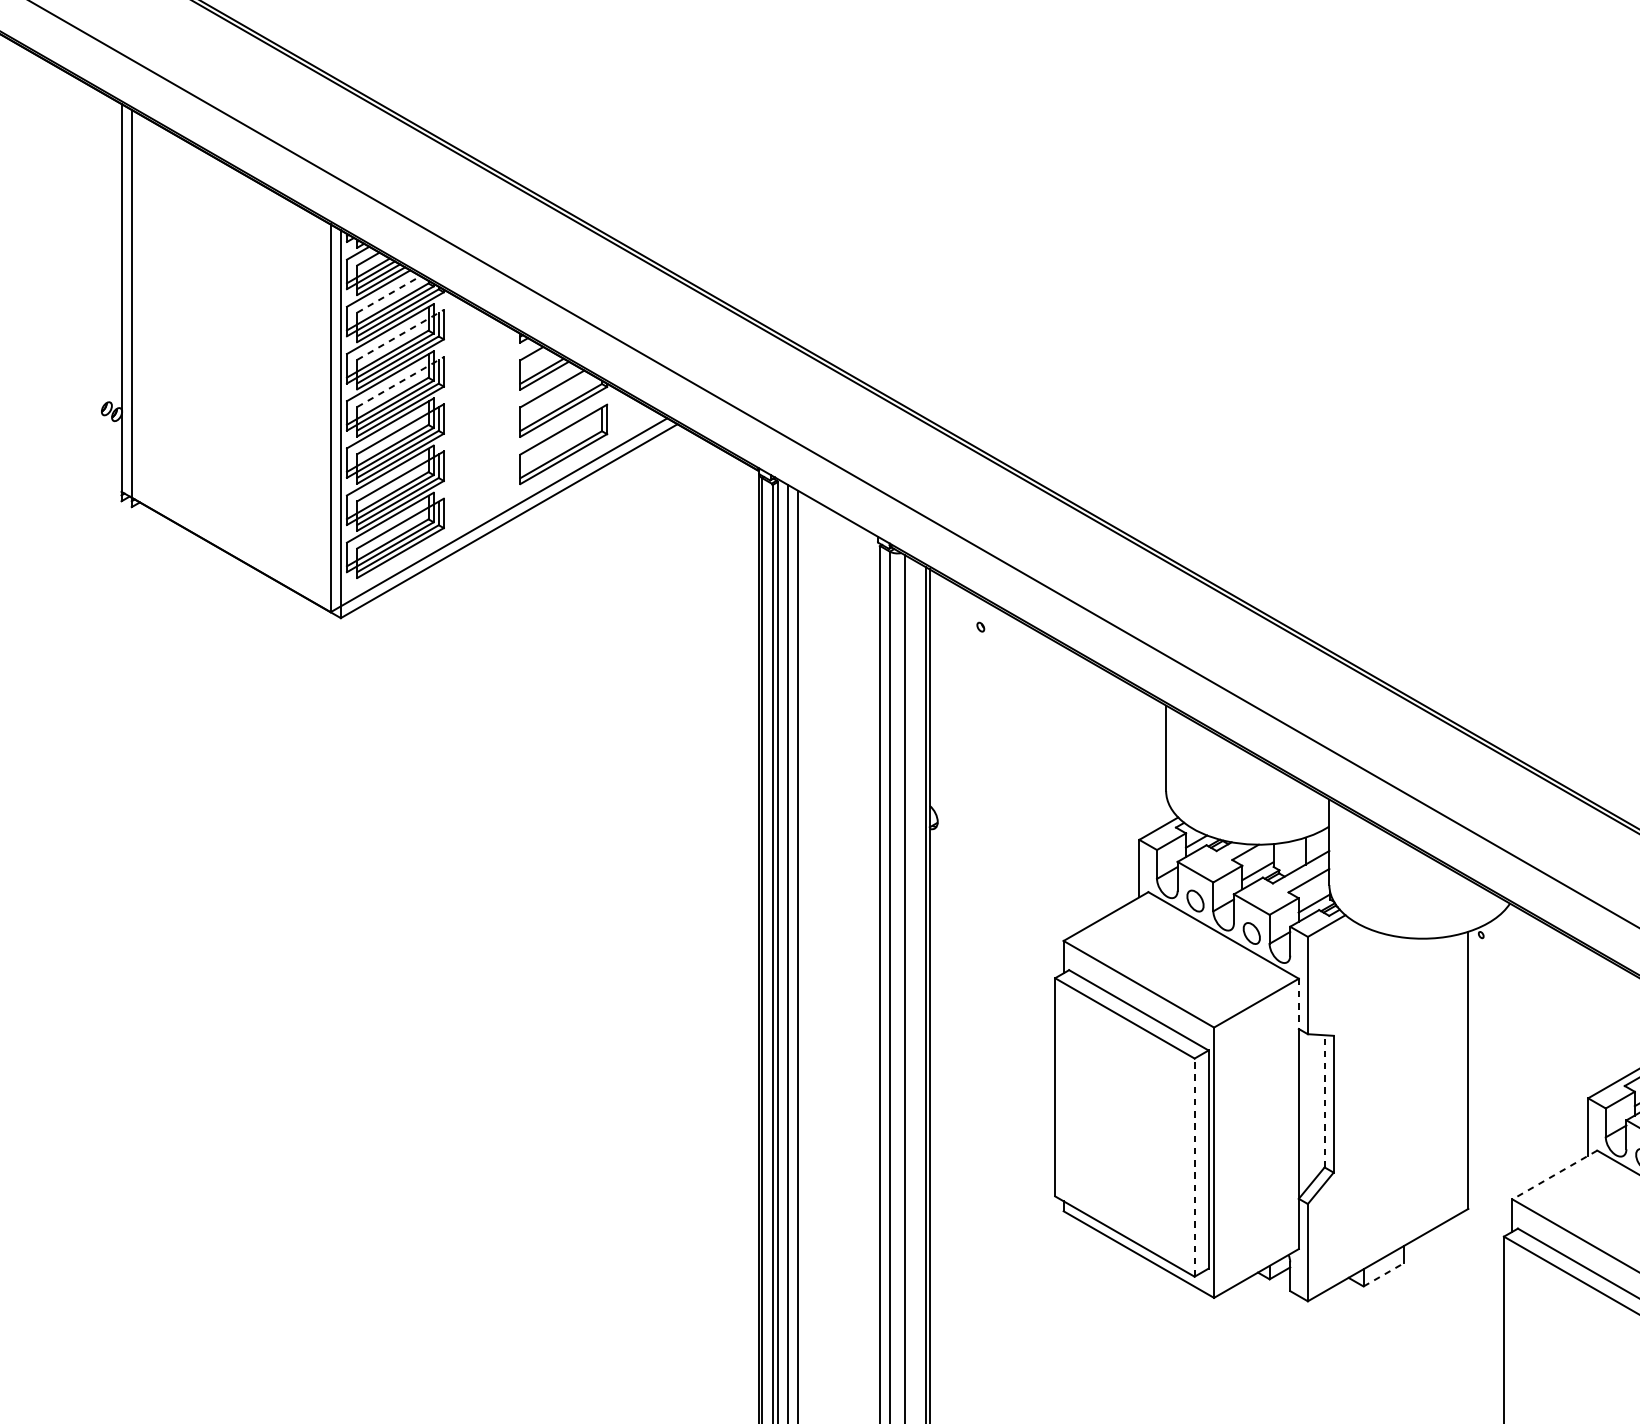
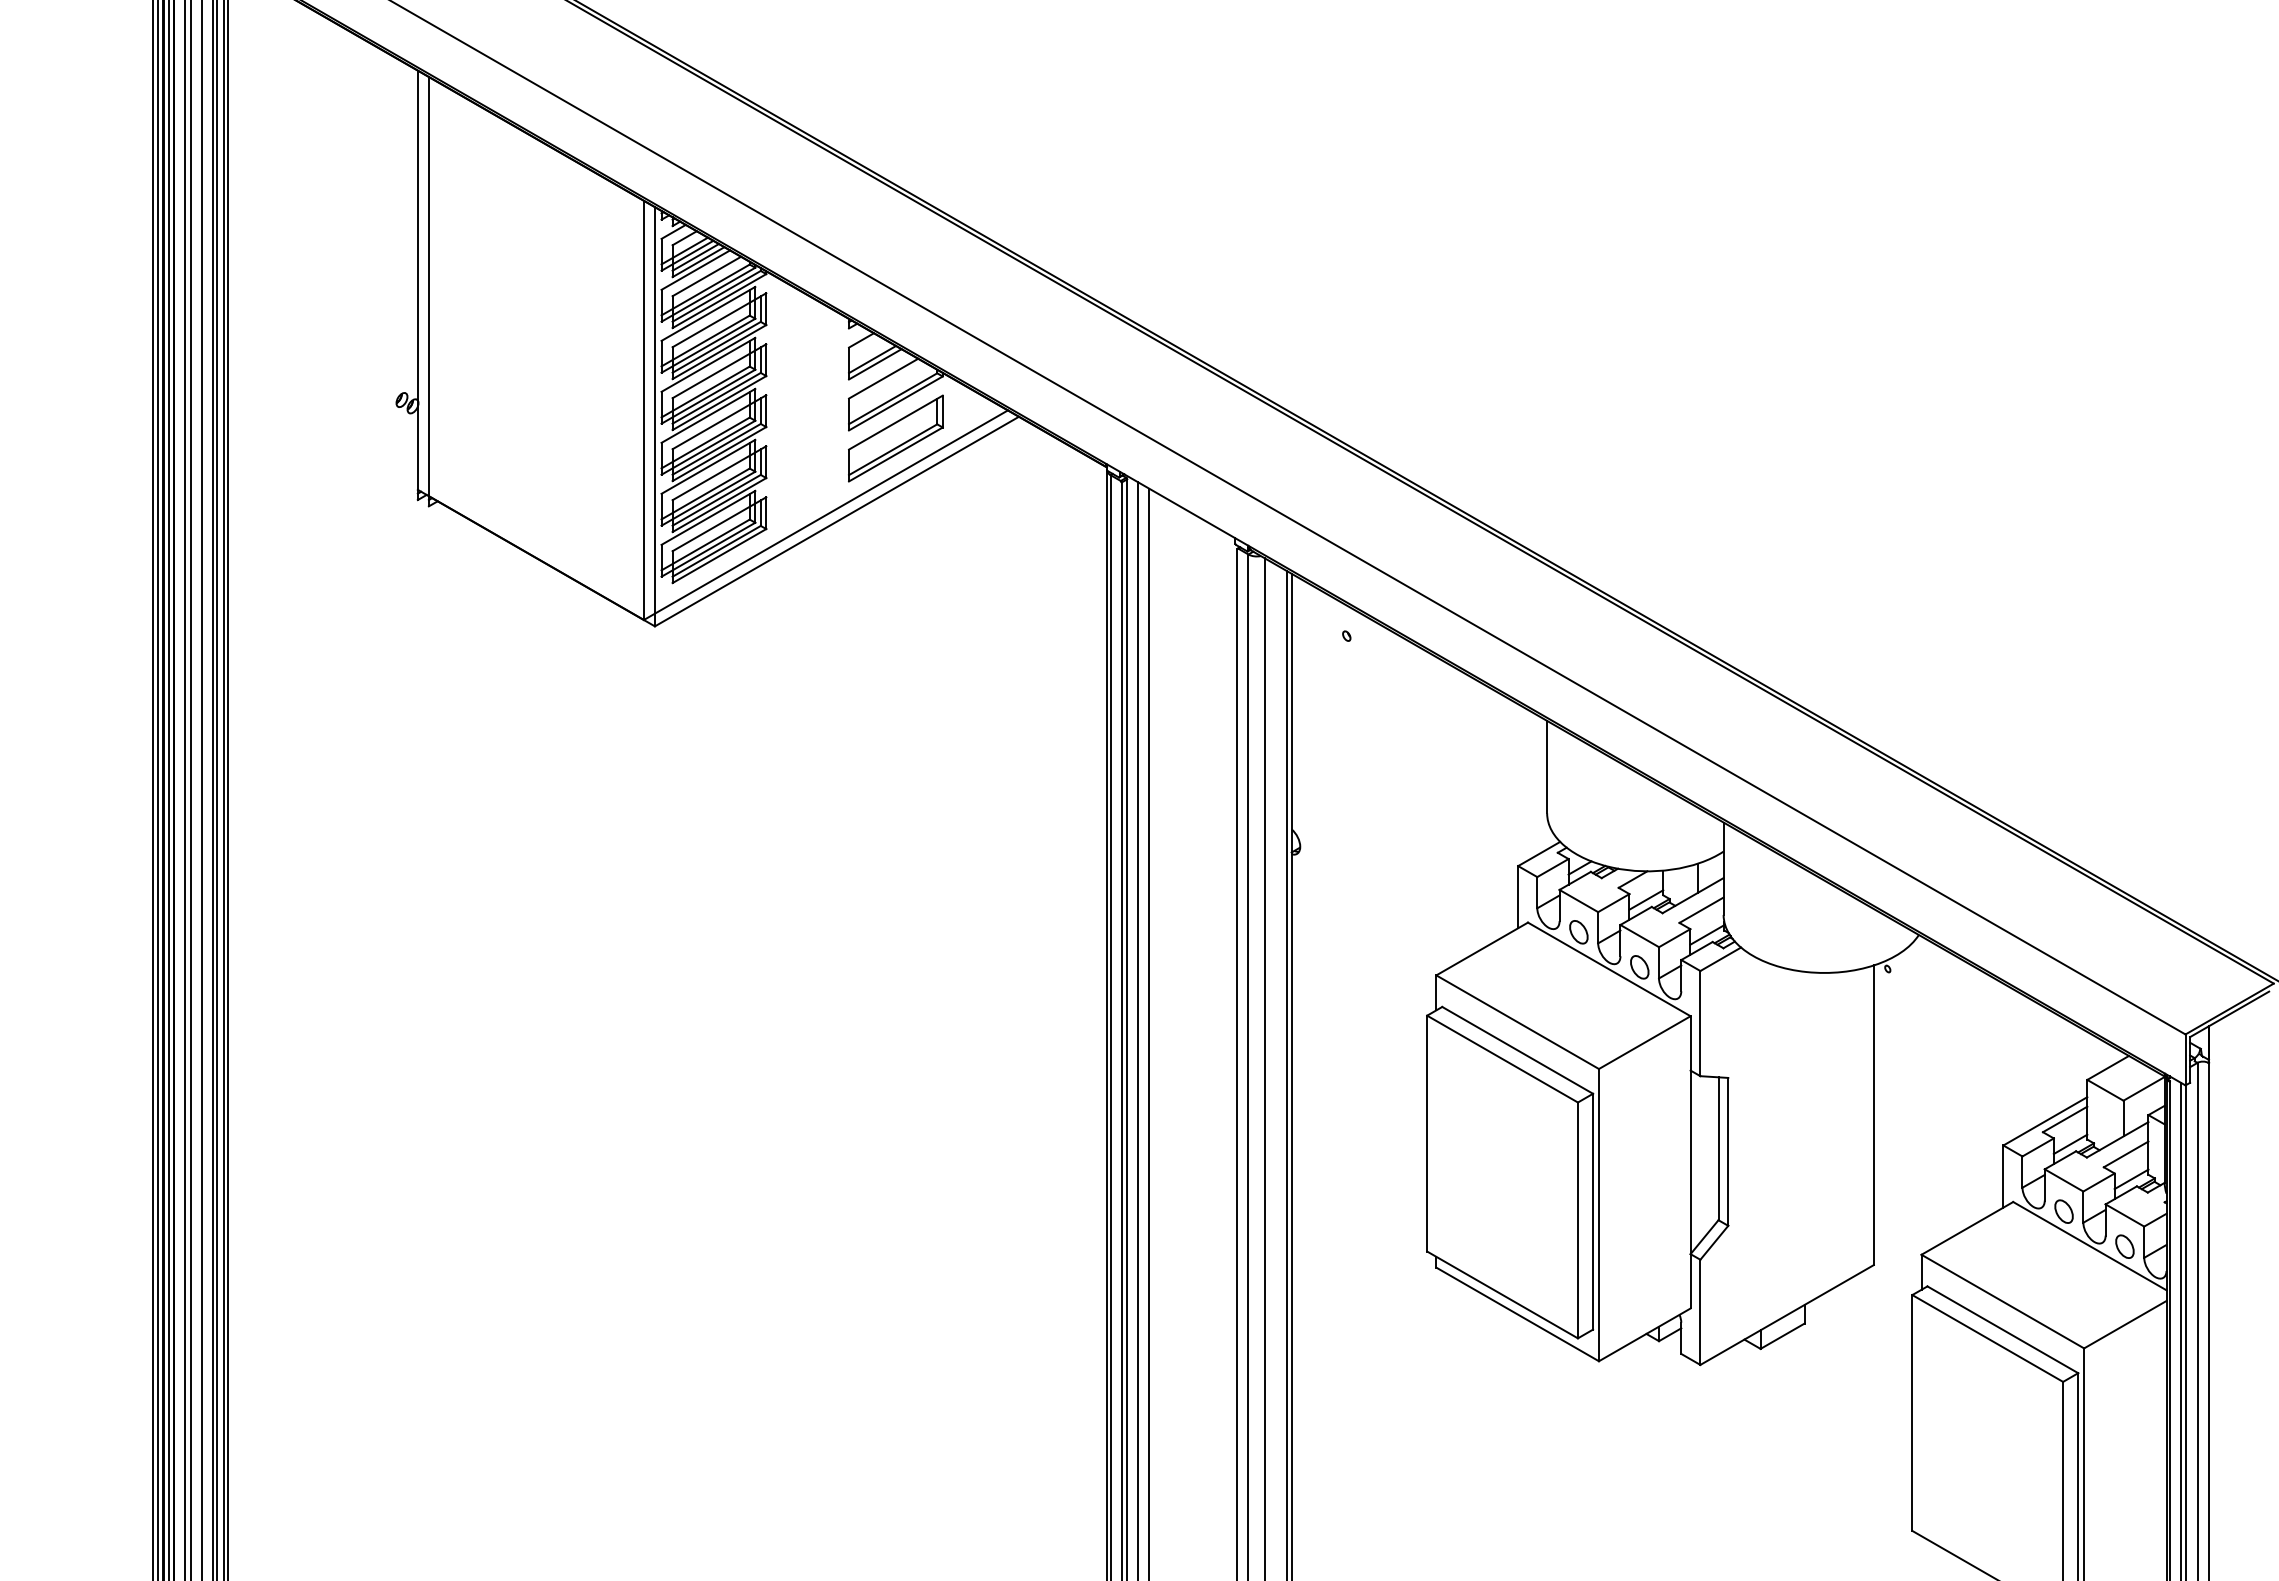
line: (388, 294) -> (706, 276), dashed -> solid
line: (400, 334) -> (719, 319), dashed -> solid
line: (400, 381) -> (719, 370), dashed -> solid
line: (1298, 1003) -> (1690, 1043), dashed -> solid
line: (1324, 1101) -> (1718, 1148), dashed -> solid
line: (1194, 1167) -> (1577, 1220), dashed -> solid
line: (1554, 1175) -> (1967, 1228), dashed -> solid
line: (1384, 1274) -> (1783, 1335), dashed -> solid

